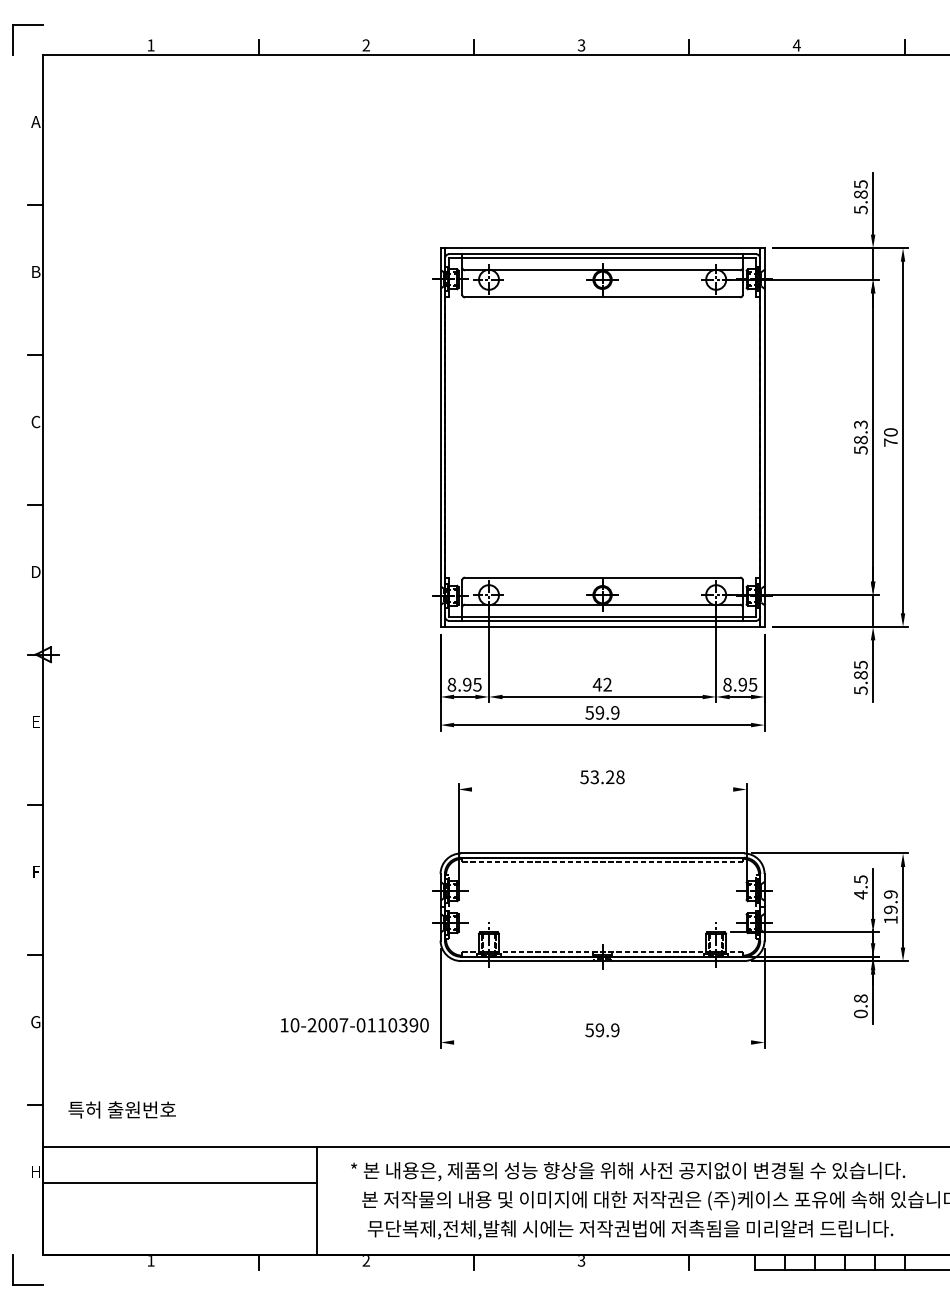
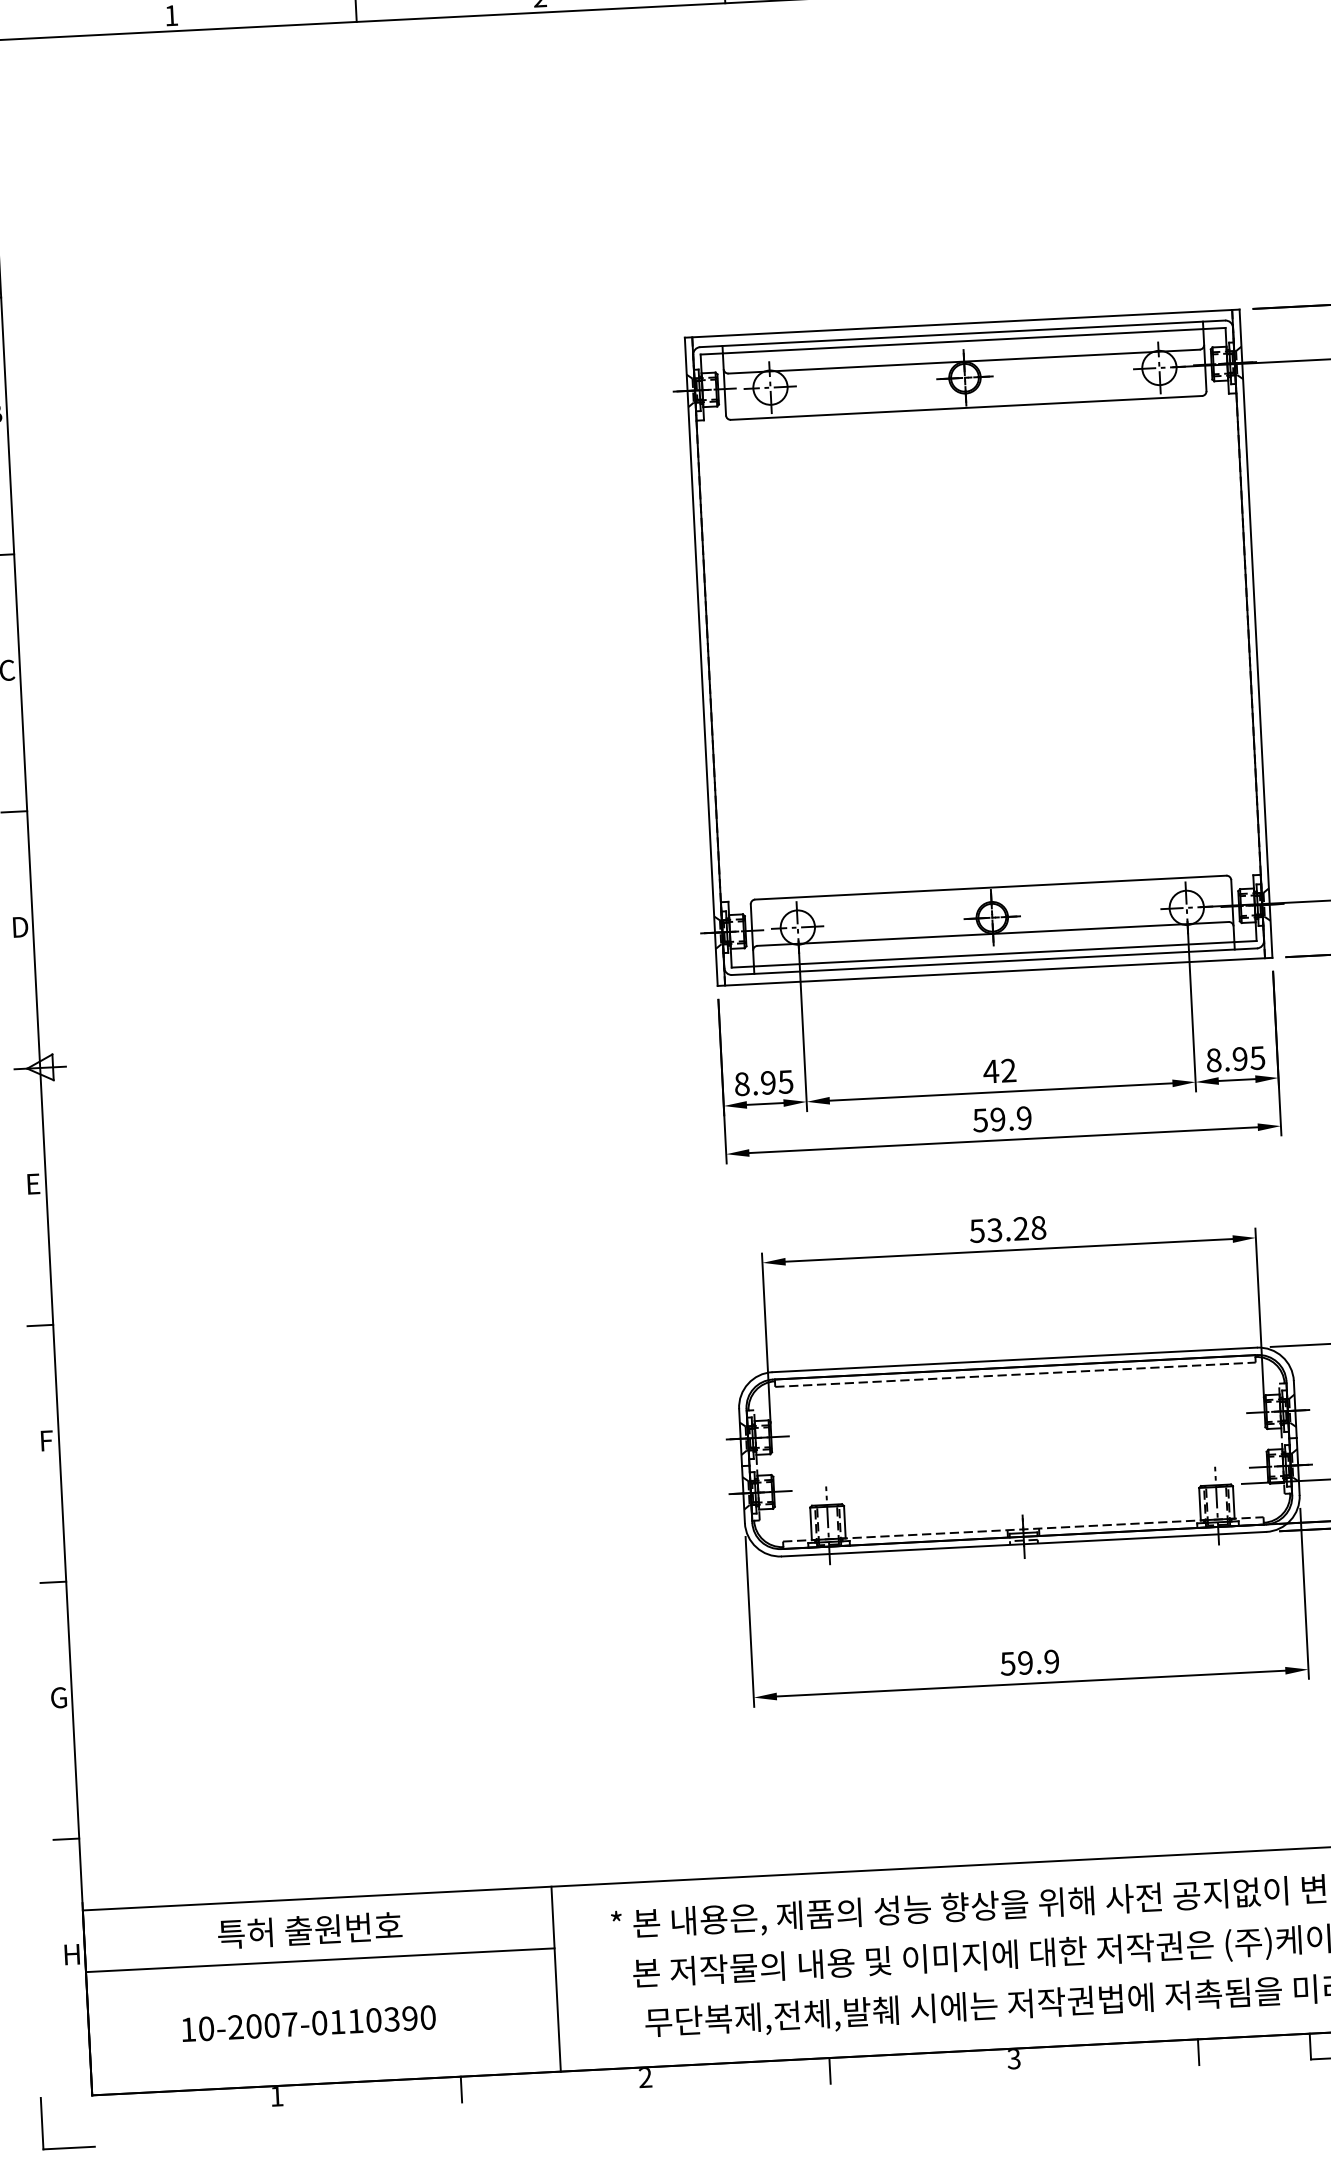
line: (602, 789) -> (1009, 1250), added
text: (354, 1025) -> (308, 2024), moved
line: (602, 1042) -> (1030, 1683), added
text: (121, 1109) -> (308, 1929), moved

